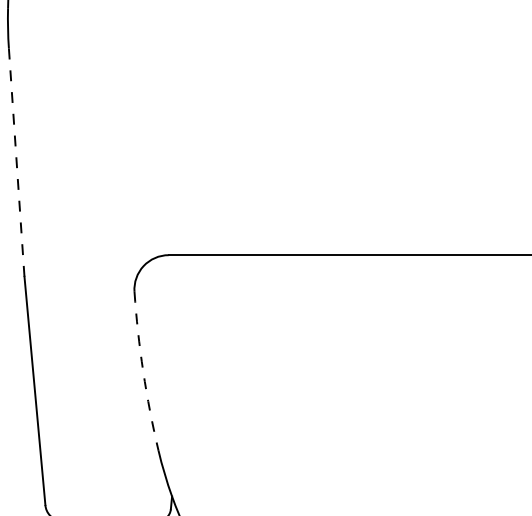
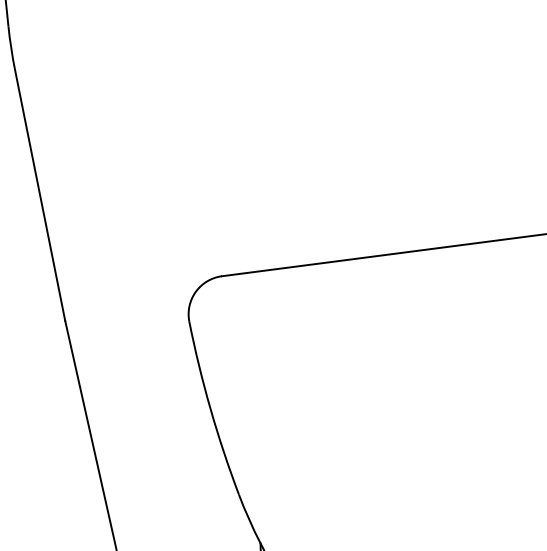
line: (16, 162) -> (39, 195), dashed -> solid
arc: (143, 371) -> (210, 408), dashed -> solid

